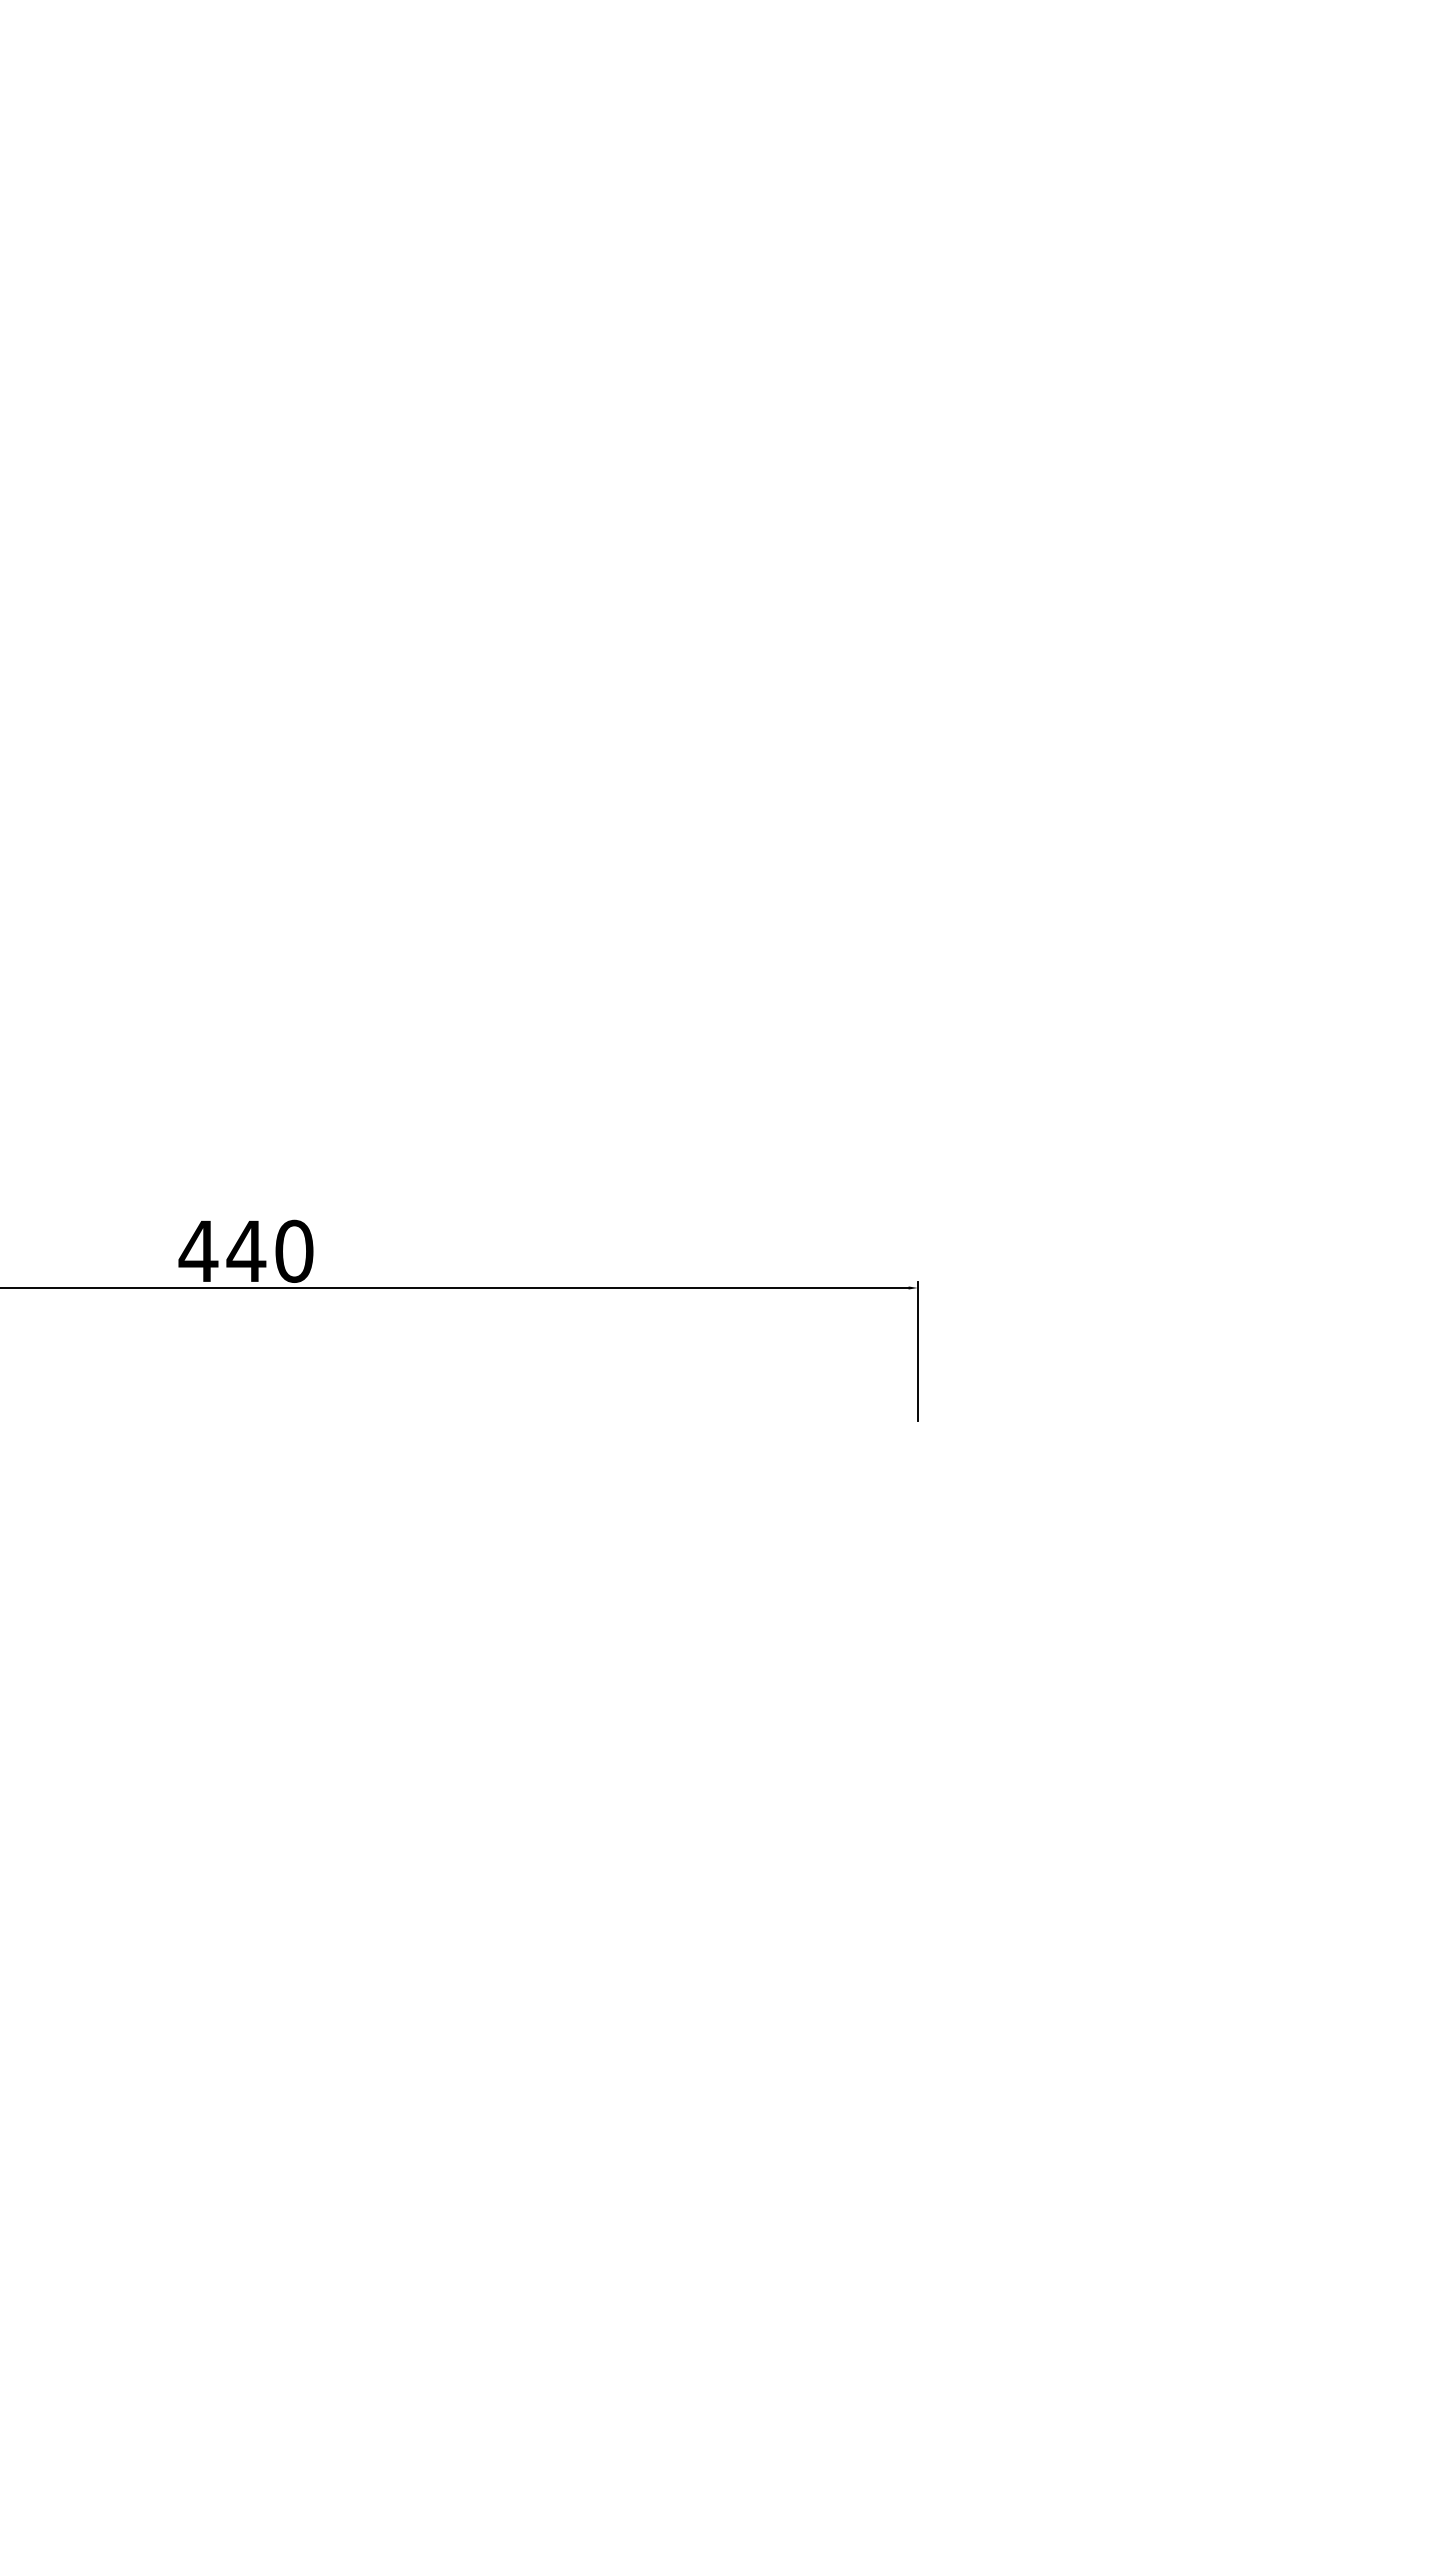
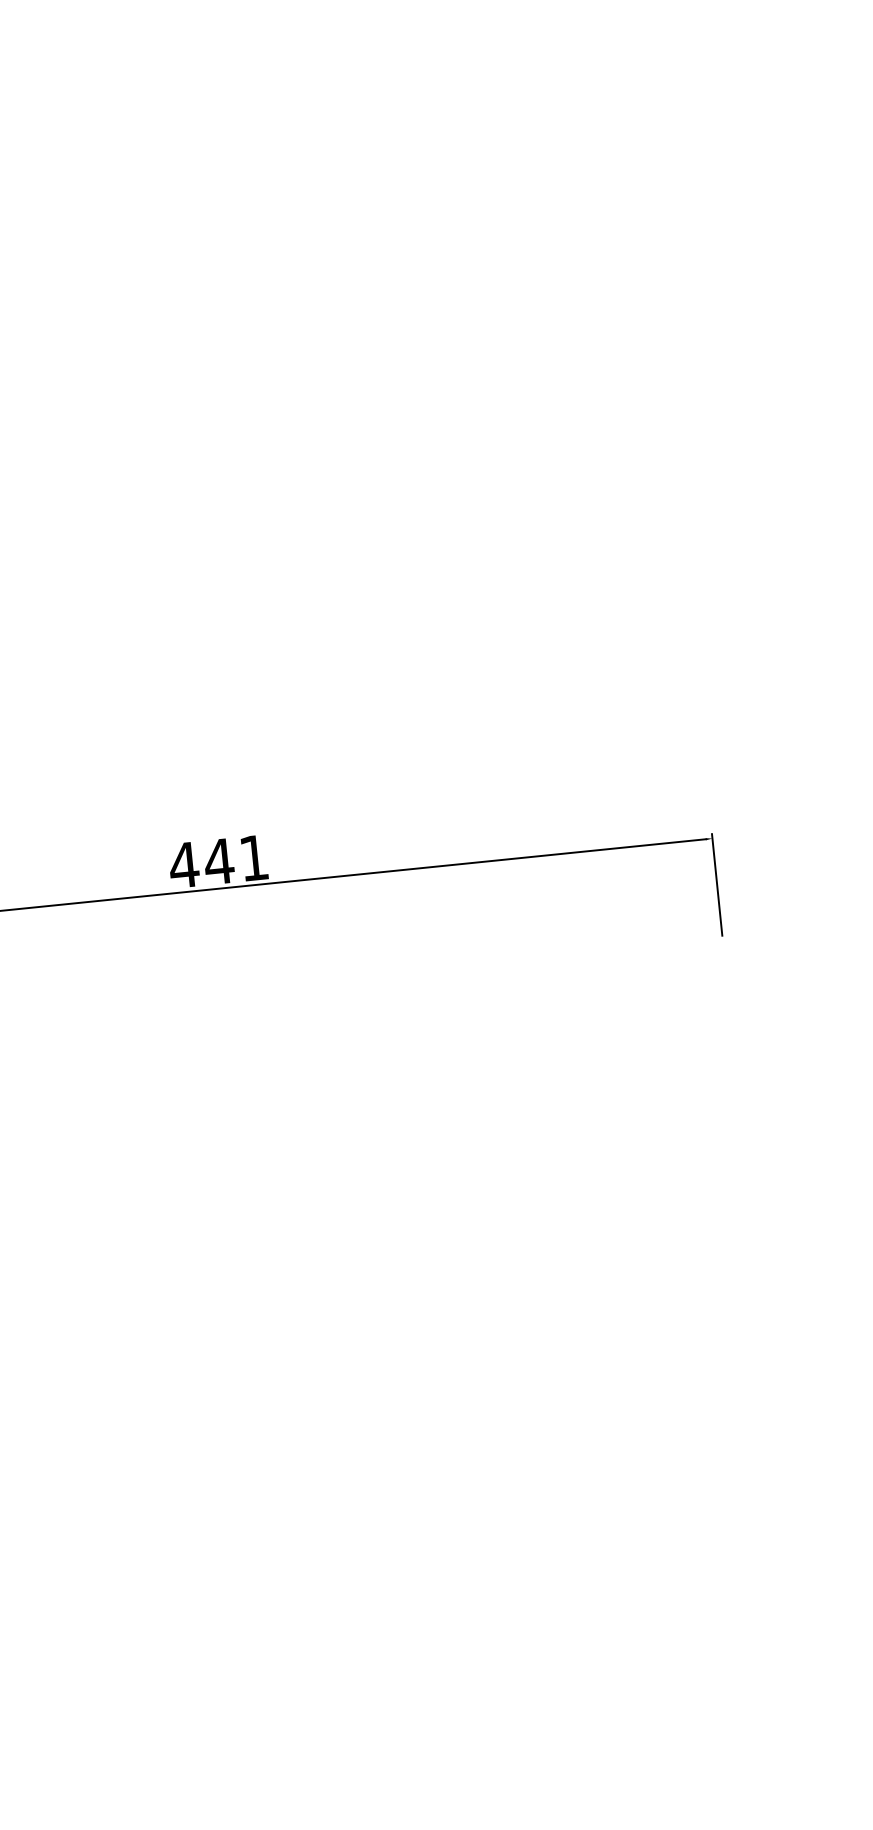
text: (294, 1250) -> (254, 857), 440 -> 441

